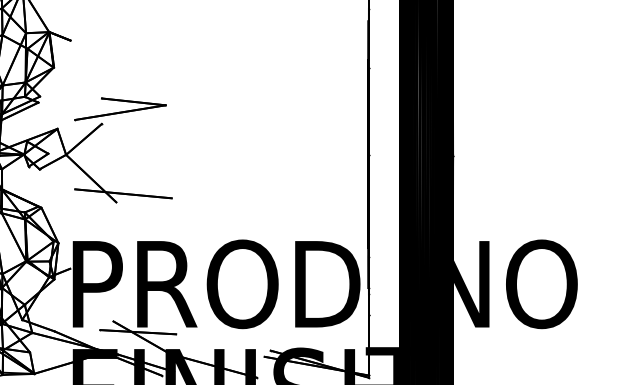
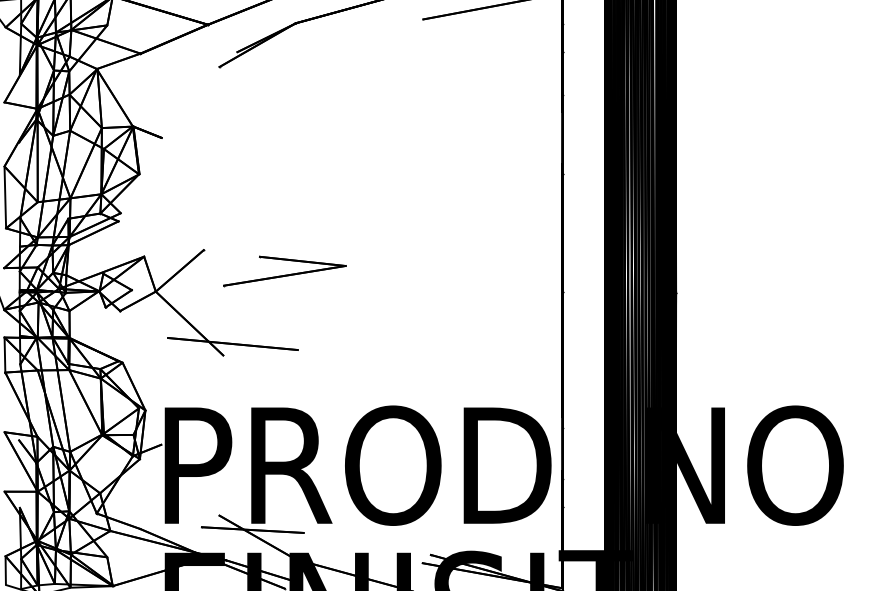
part: (120, 109) -> (284, 271), moved

